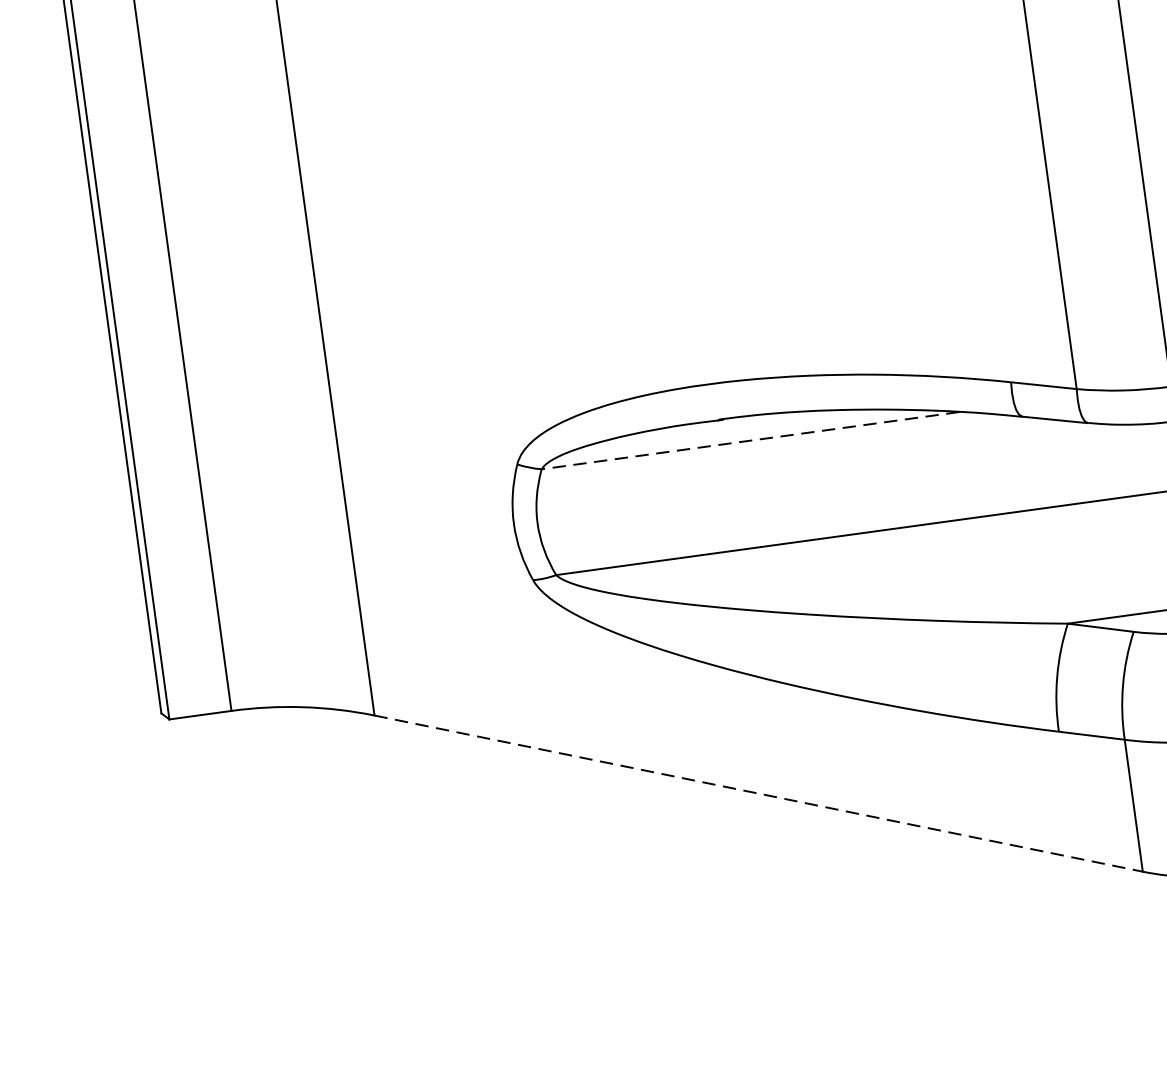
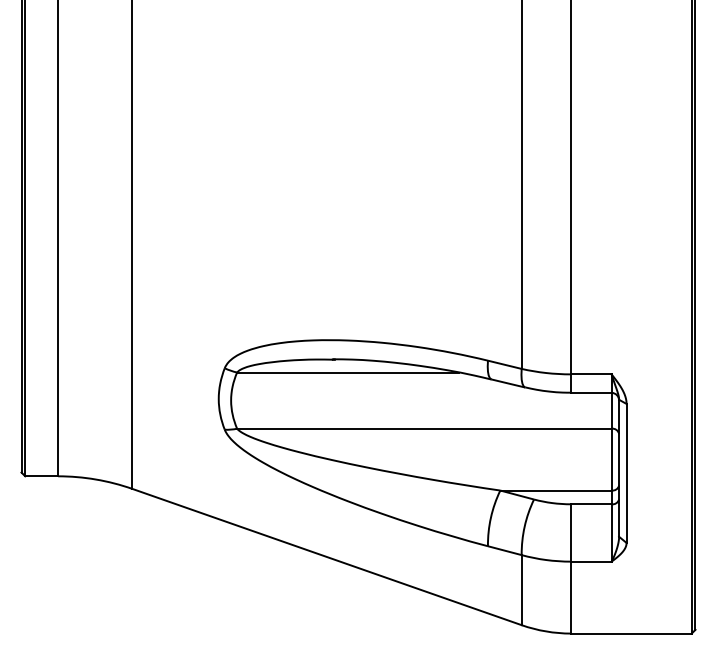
line: (751, 440) -> (348, 372), dashed -> solid
line: (759, 794) -> (327, 557), dashed -> solid

